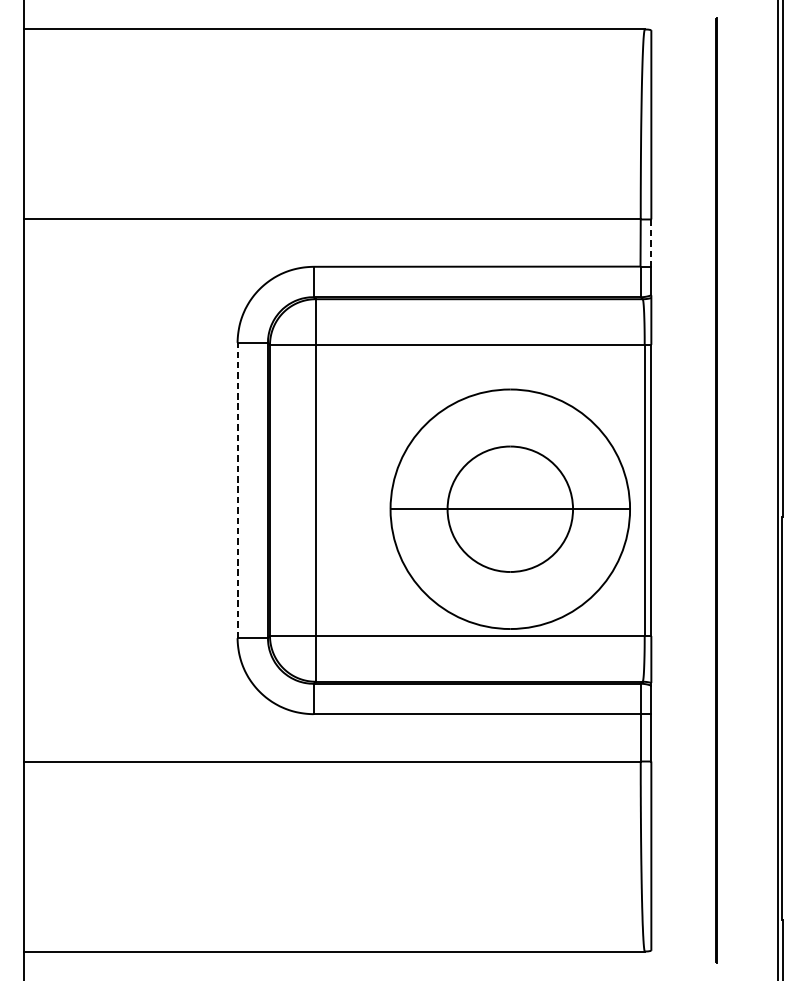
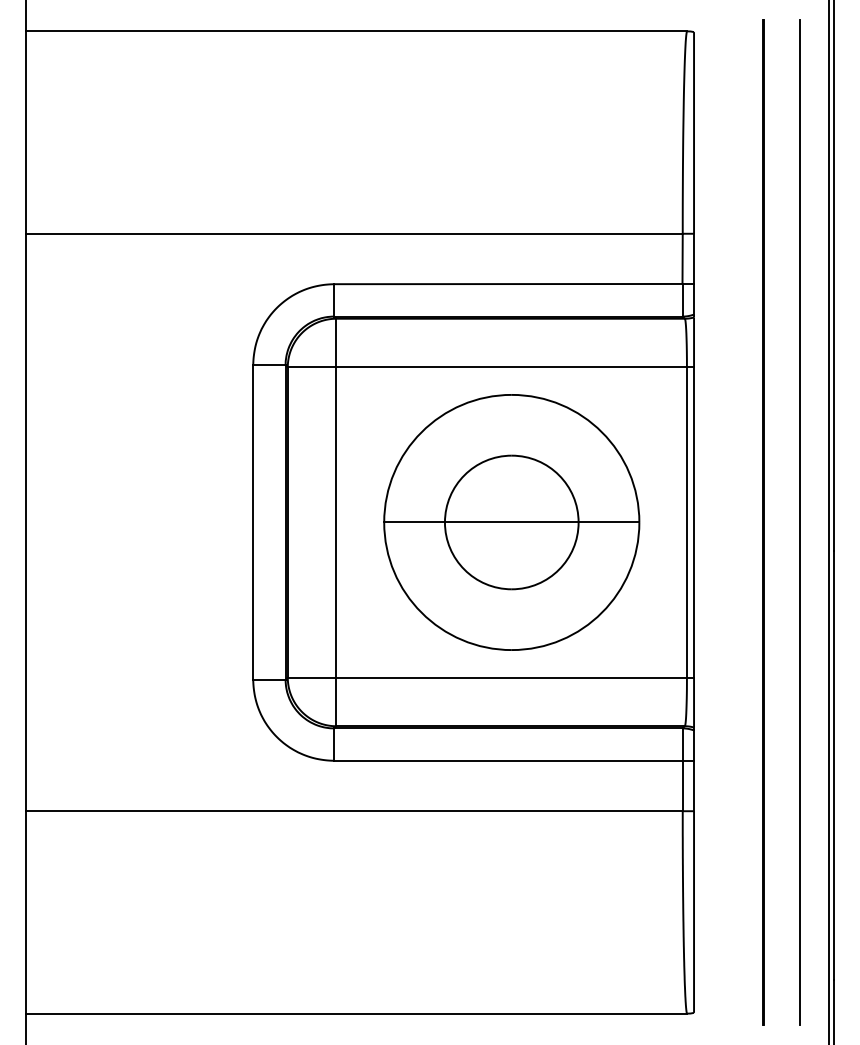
line: (651, 243) -> (694, 259), dashed -> solid
line: (237, 489) -> (253, 521), dashed -> solid
line: (750, 490) -> (799, 522), added
part: (510, 509) -> (511, 522), moved

